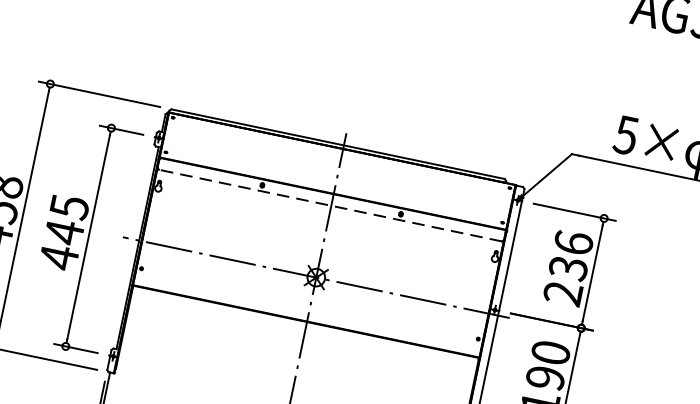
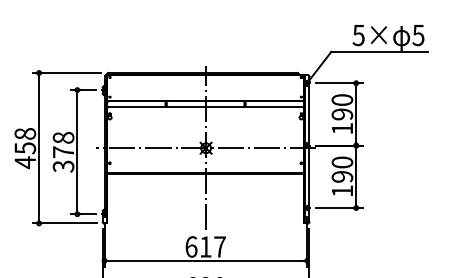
line: (330, 205) -> (205, 107), dashed -> solid
text: (64, 232) -> (63, 152), 445 -> 378
text: (568, 268) -> (342, 114), 236 -> 190

